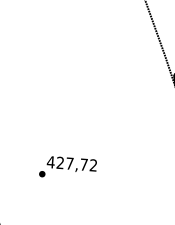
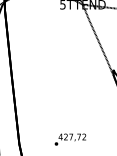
text: (68, 167) -> (70, 139), moved

